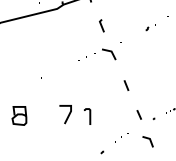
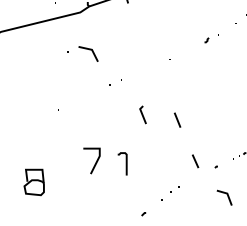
line: (101, 25) -> (142, 114), moved
part: (105, 54) -> (83, 54), moved
part: (19, 115) -> (34, 181), moved
line: (147, 139) -> (223, 194), moved

